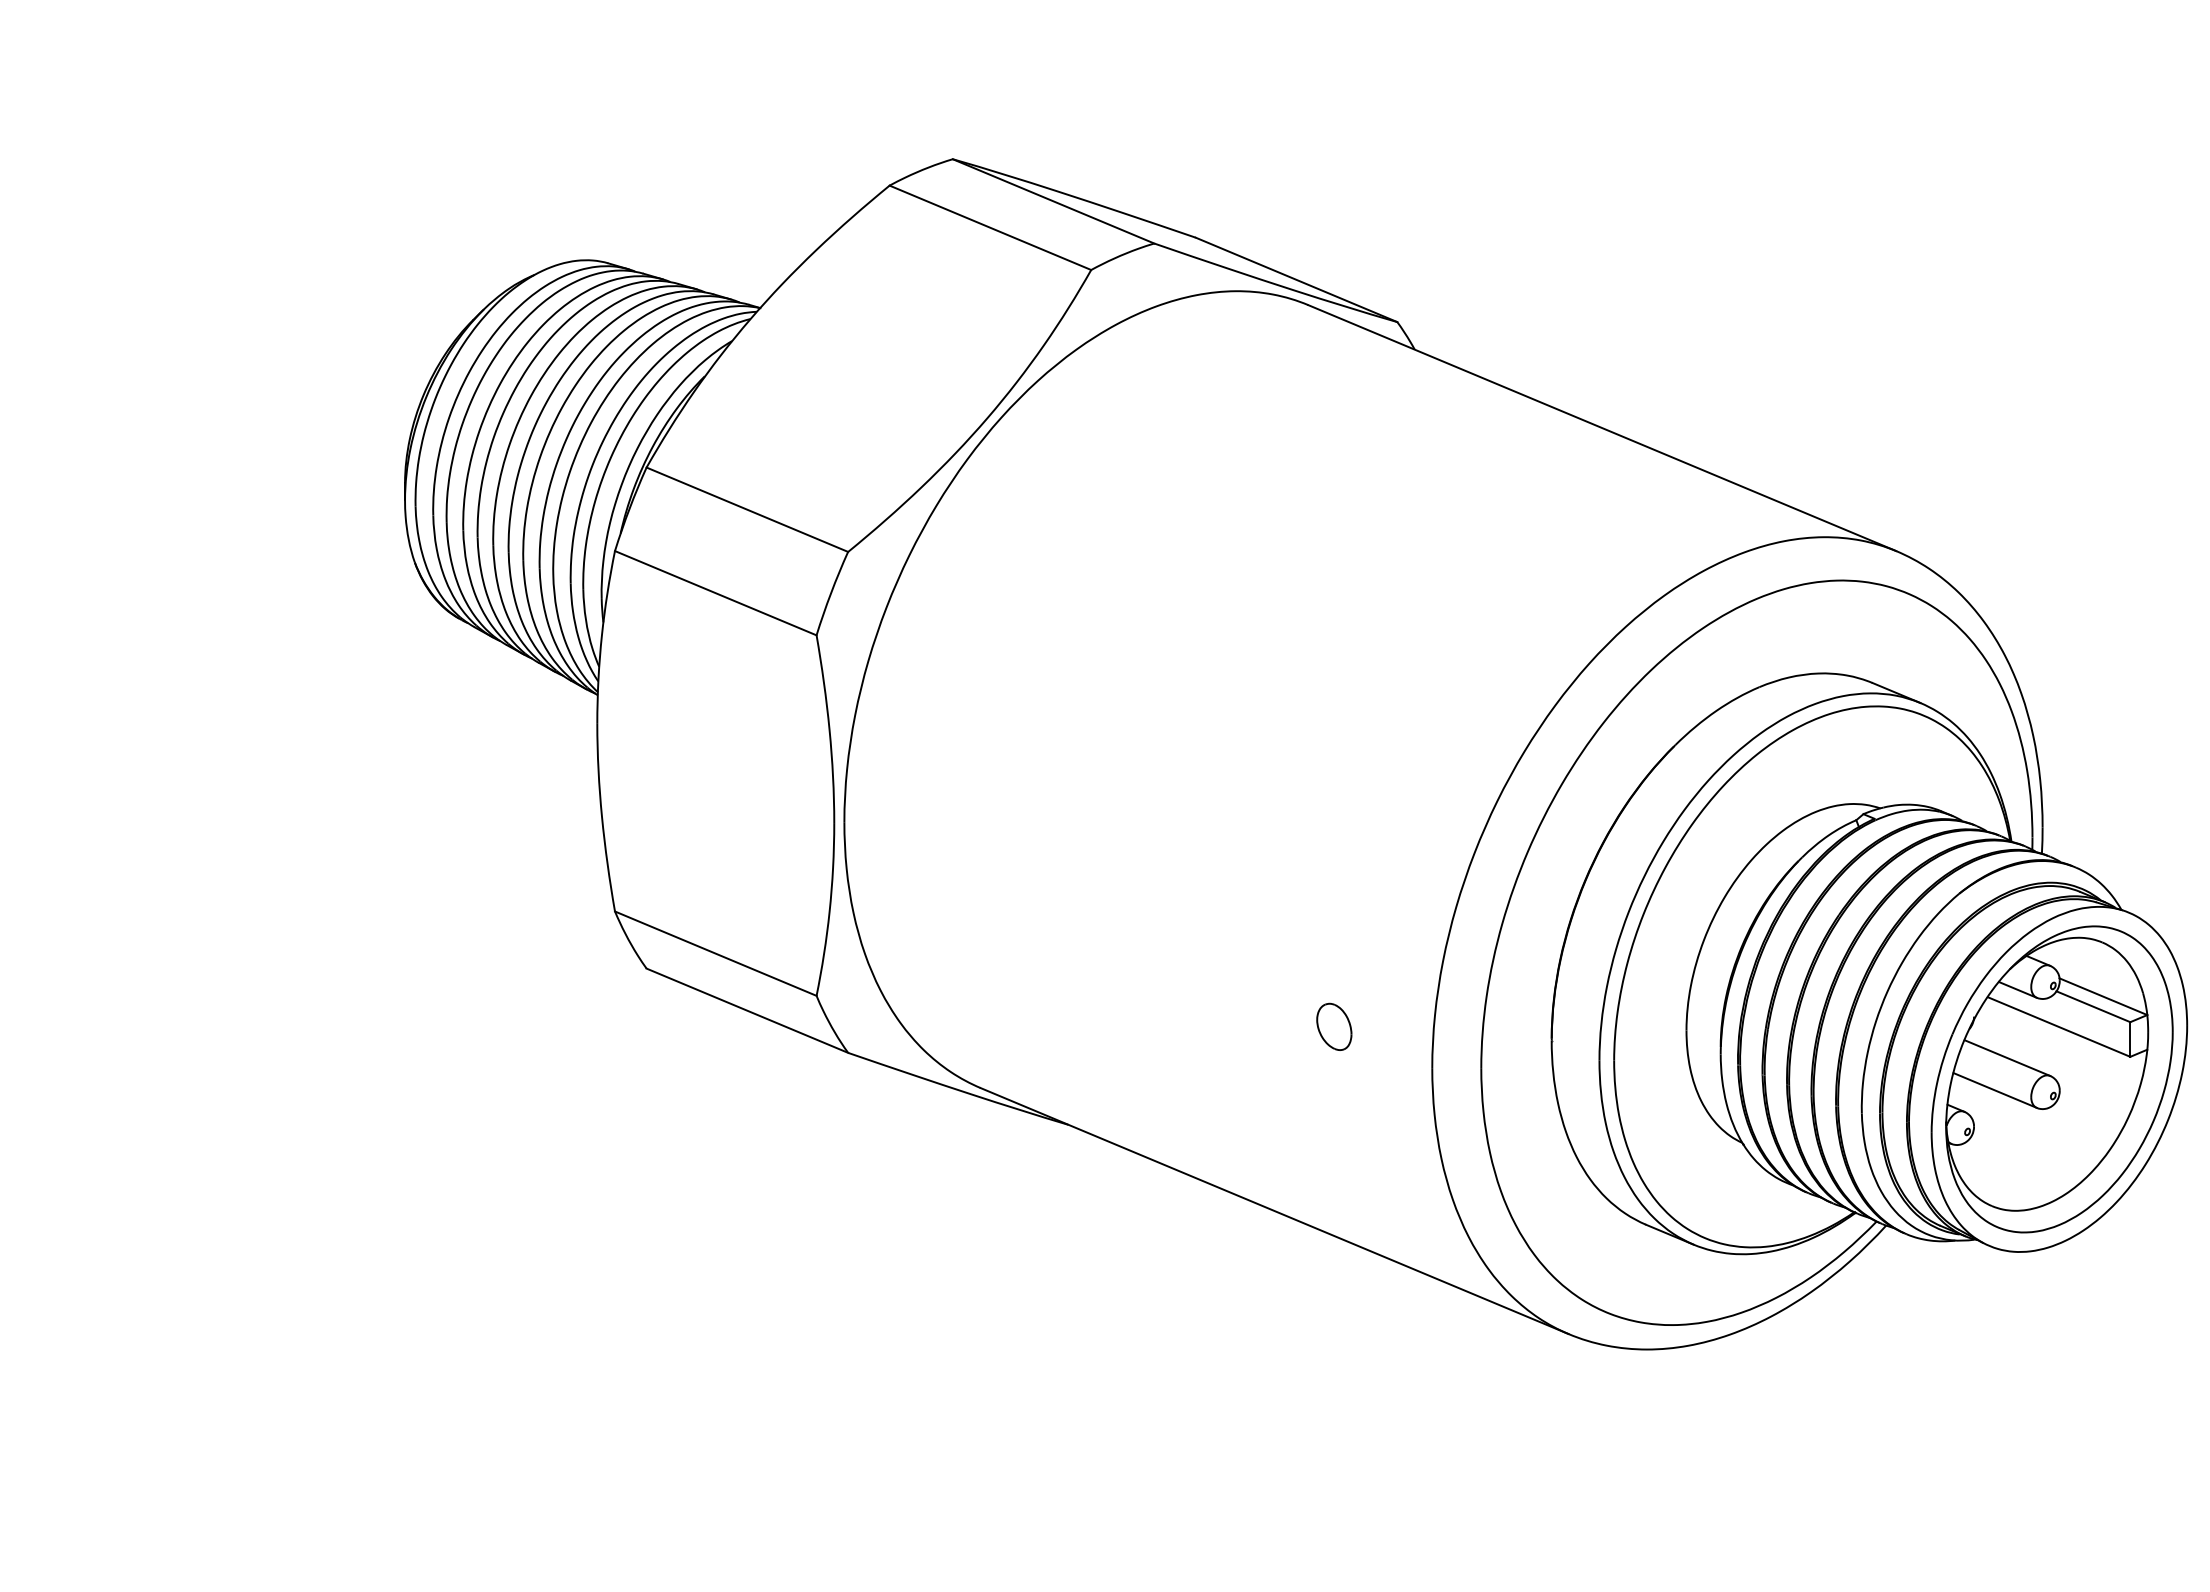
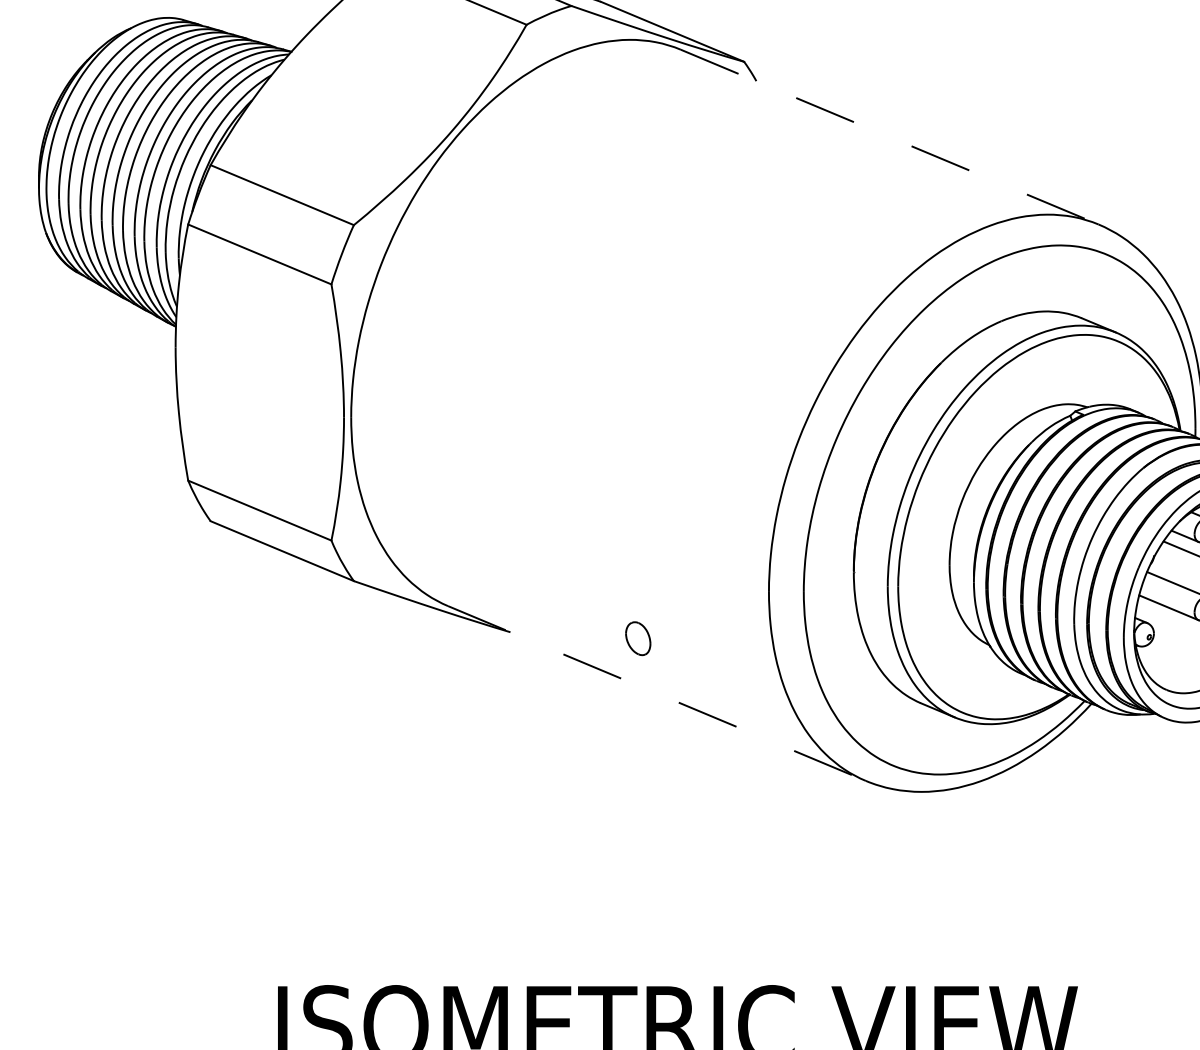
line: (1602, 428) -> (889, 137), solid -> dashed
part: (1334, 1026) -> (638, 638), moved
line: (1274, 1211) -> (656, 693), solid -> dashed

